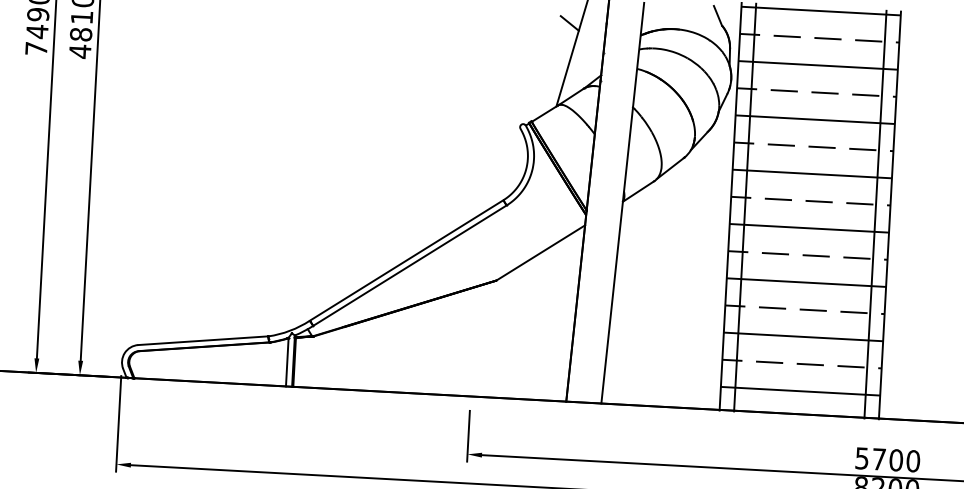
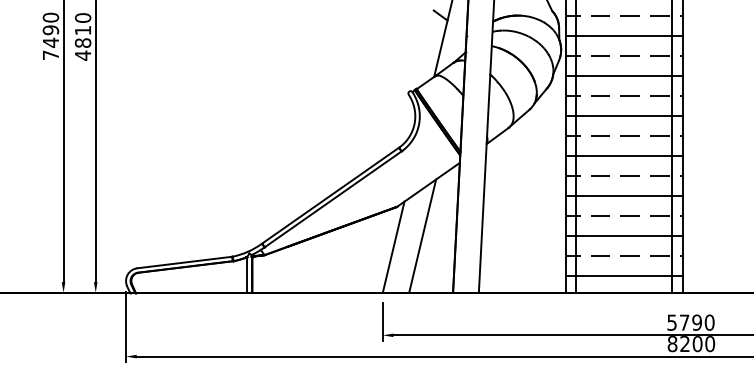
line: (528, 321) -> (422, 235), added
line: (488, 334) -> (393, 246), added
text: (895, 460) -> (696, 322), 5700 -> 5790

